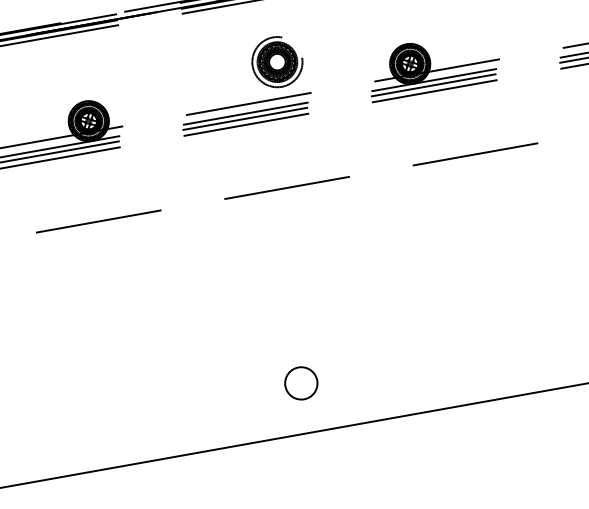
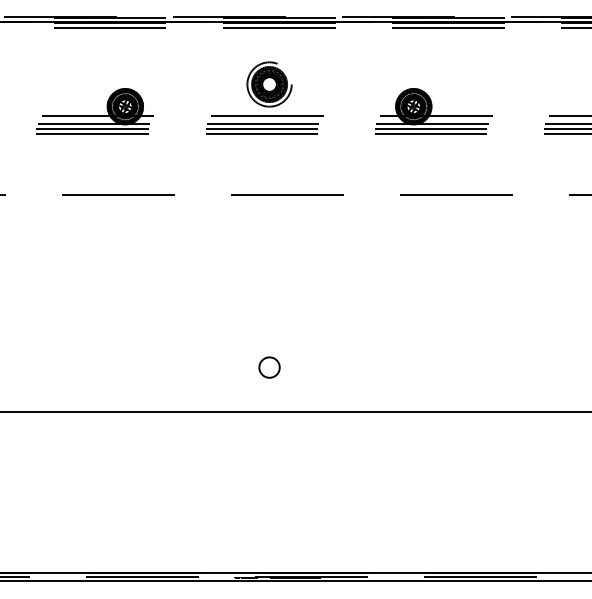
part: (277, 62) -> (269, 84), moved
circle: (301, 383) -> (269, 367), size x0.71

